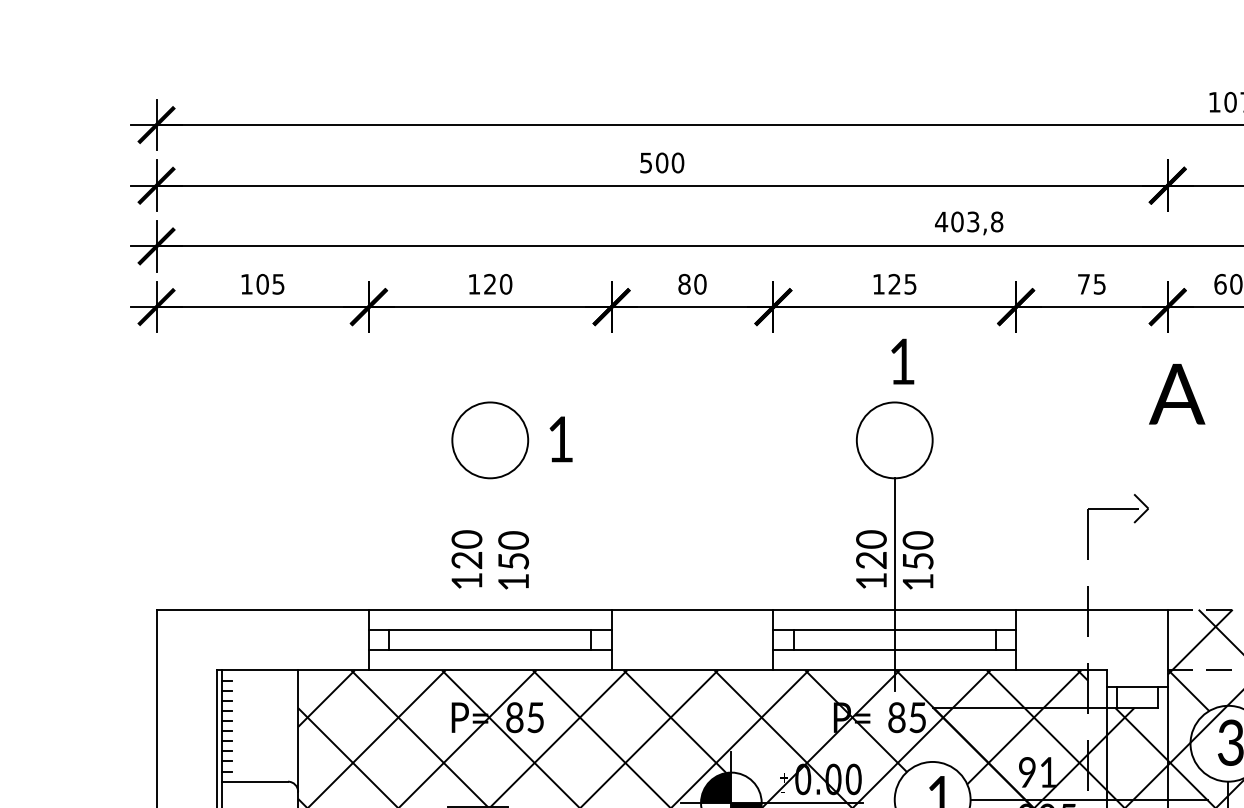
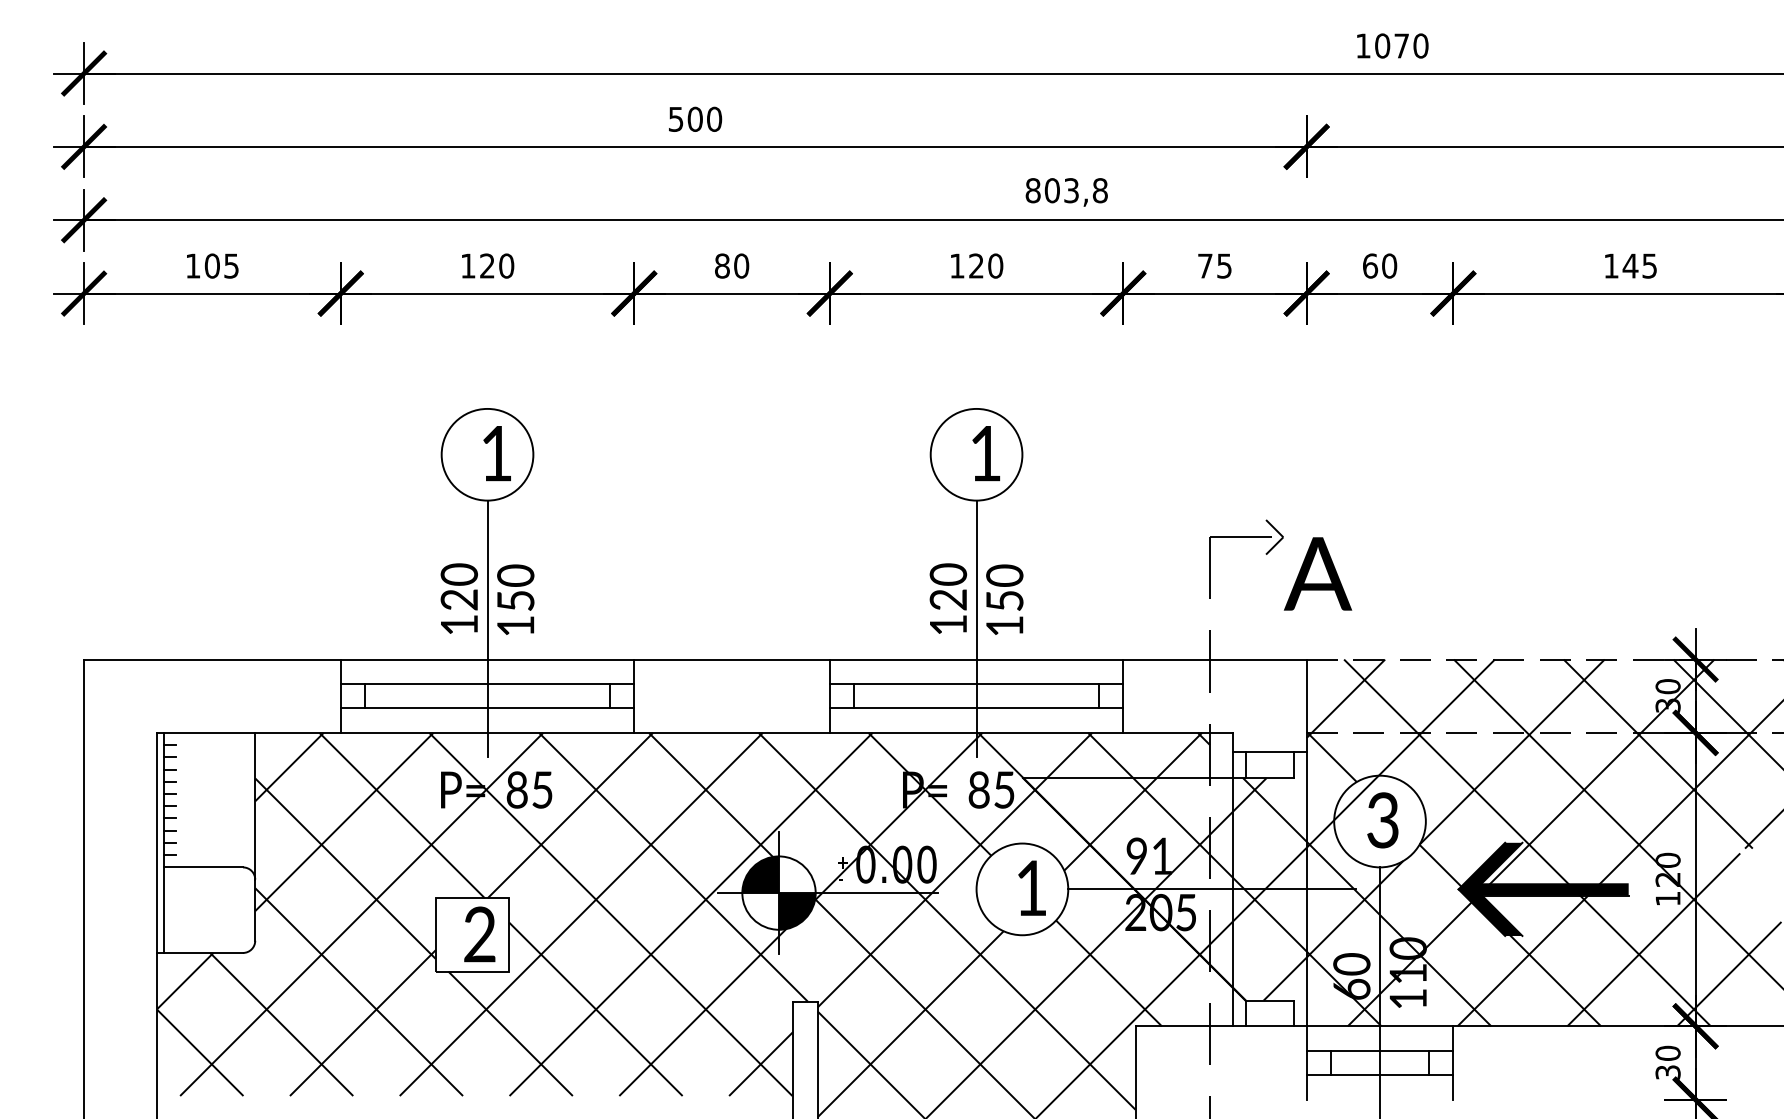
text: (941, 221) -> (1033, 190), 403,8 -> 803,8
text: (910, 283) -> (995, 265), 125 -> 120
text: (902, 361) -> (986, 453), moved
text: (1177, 393) -> (1318, 573), moved
text: (560, 439) -> (496, 453), moved
line: (490, 584) -> (487, 628), added

